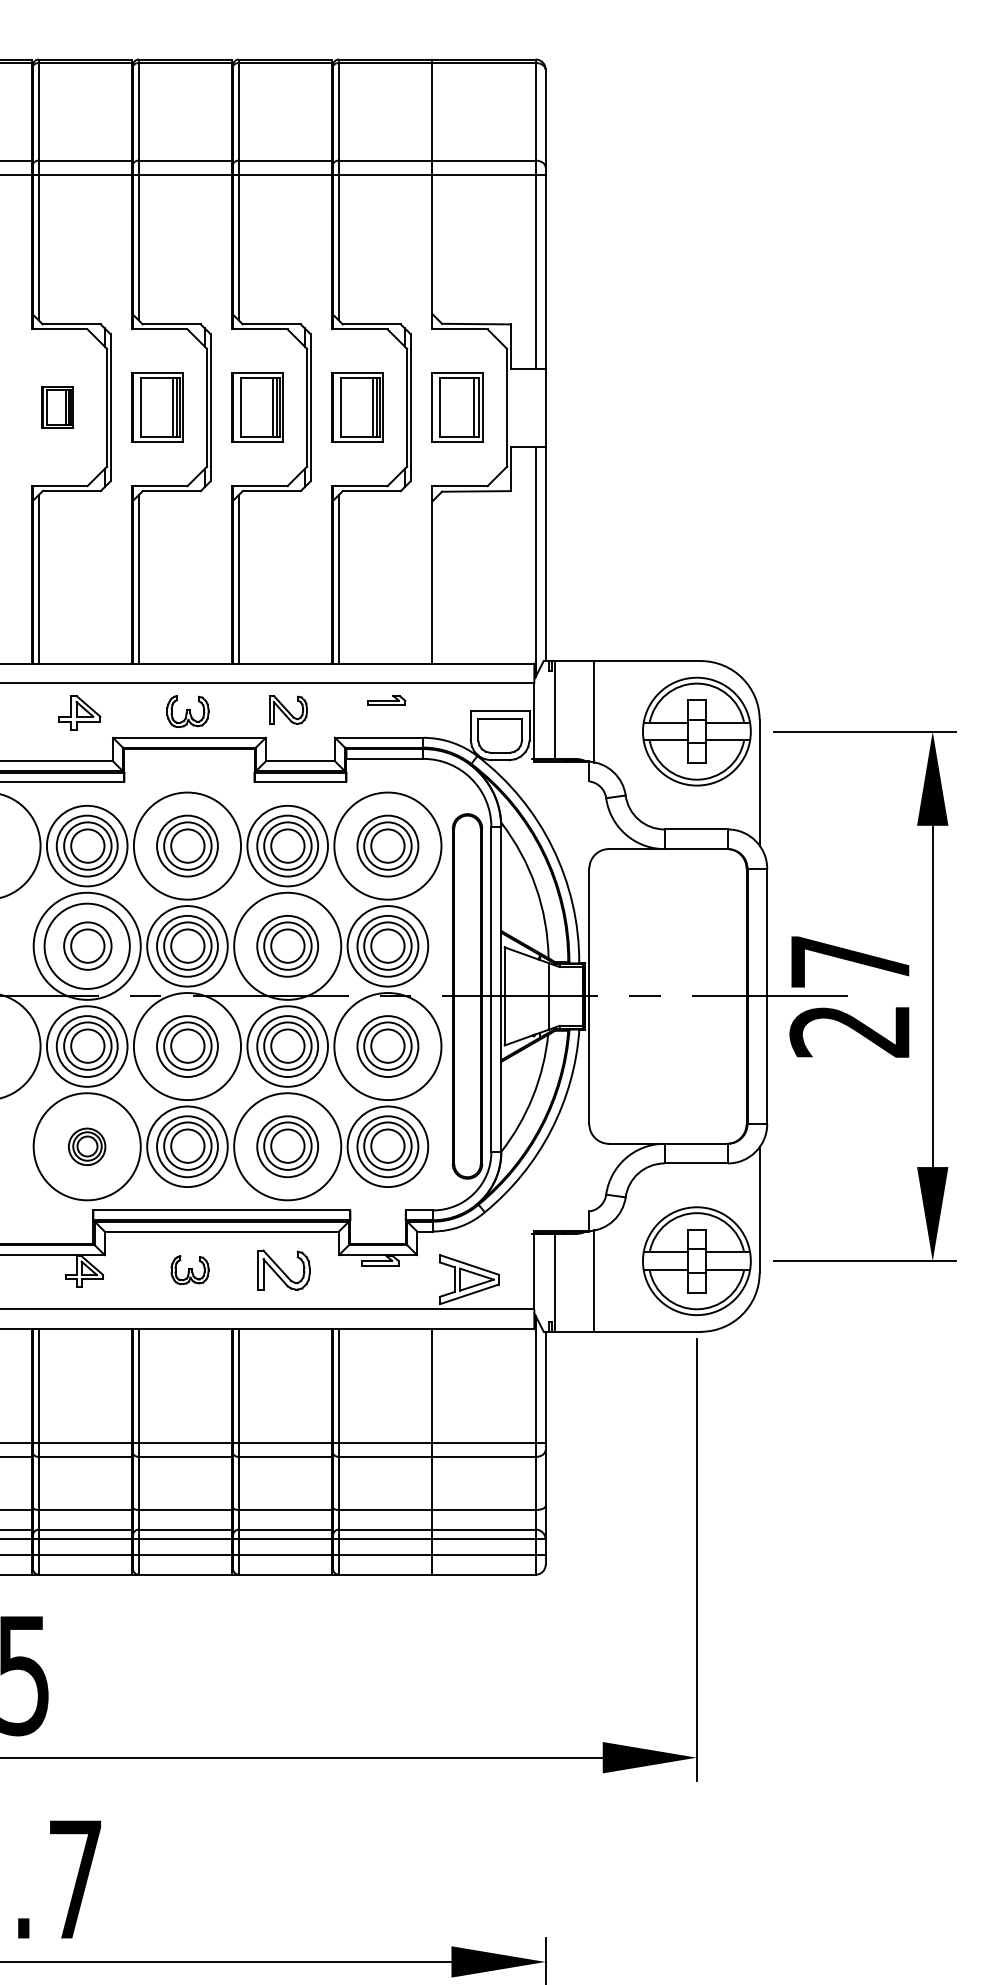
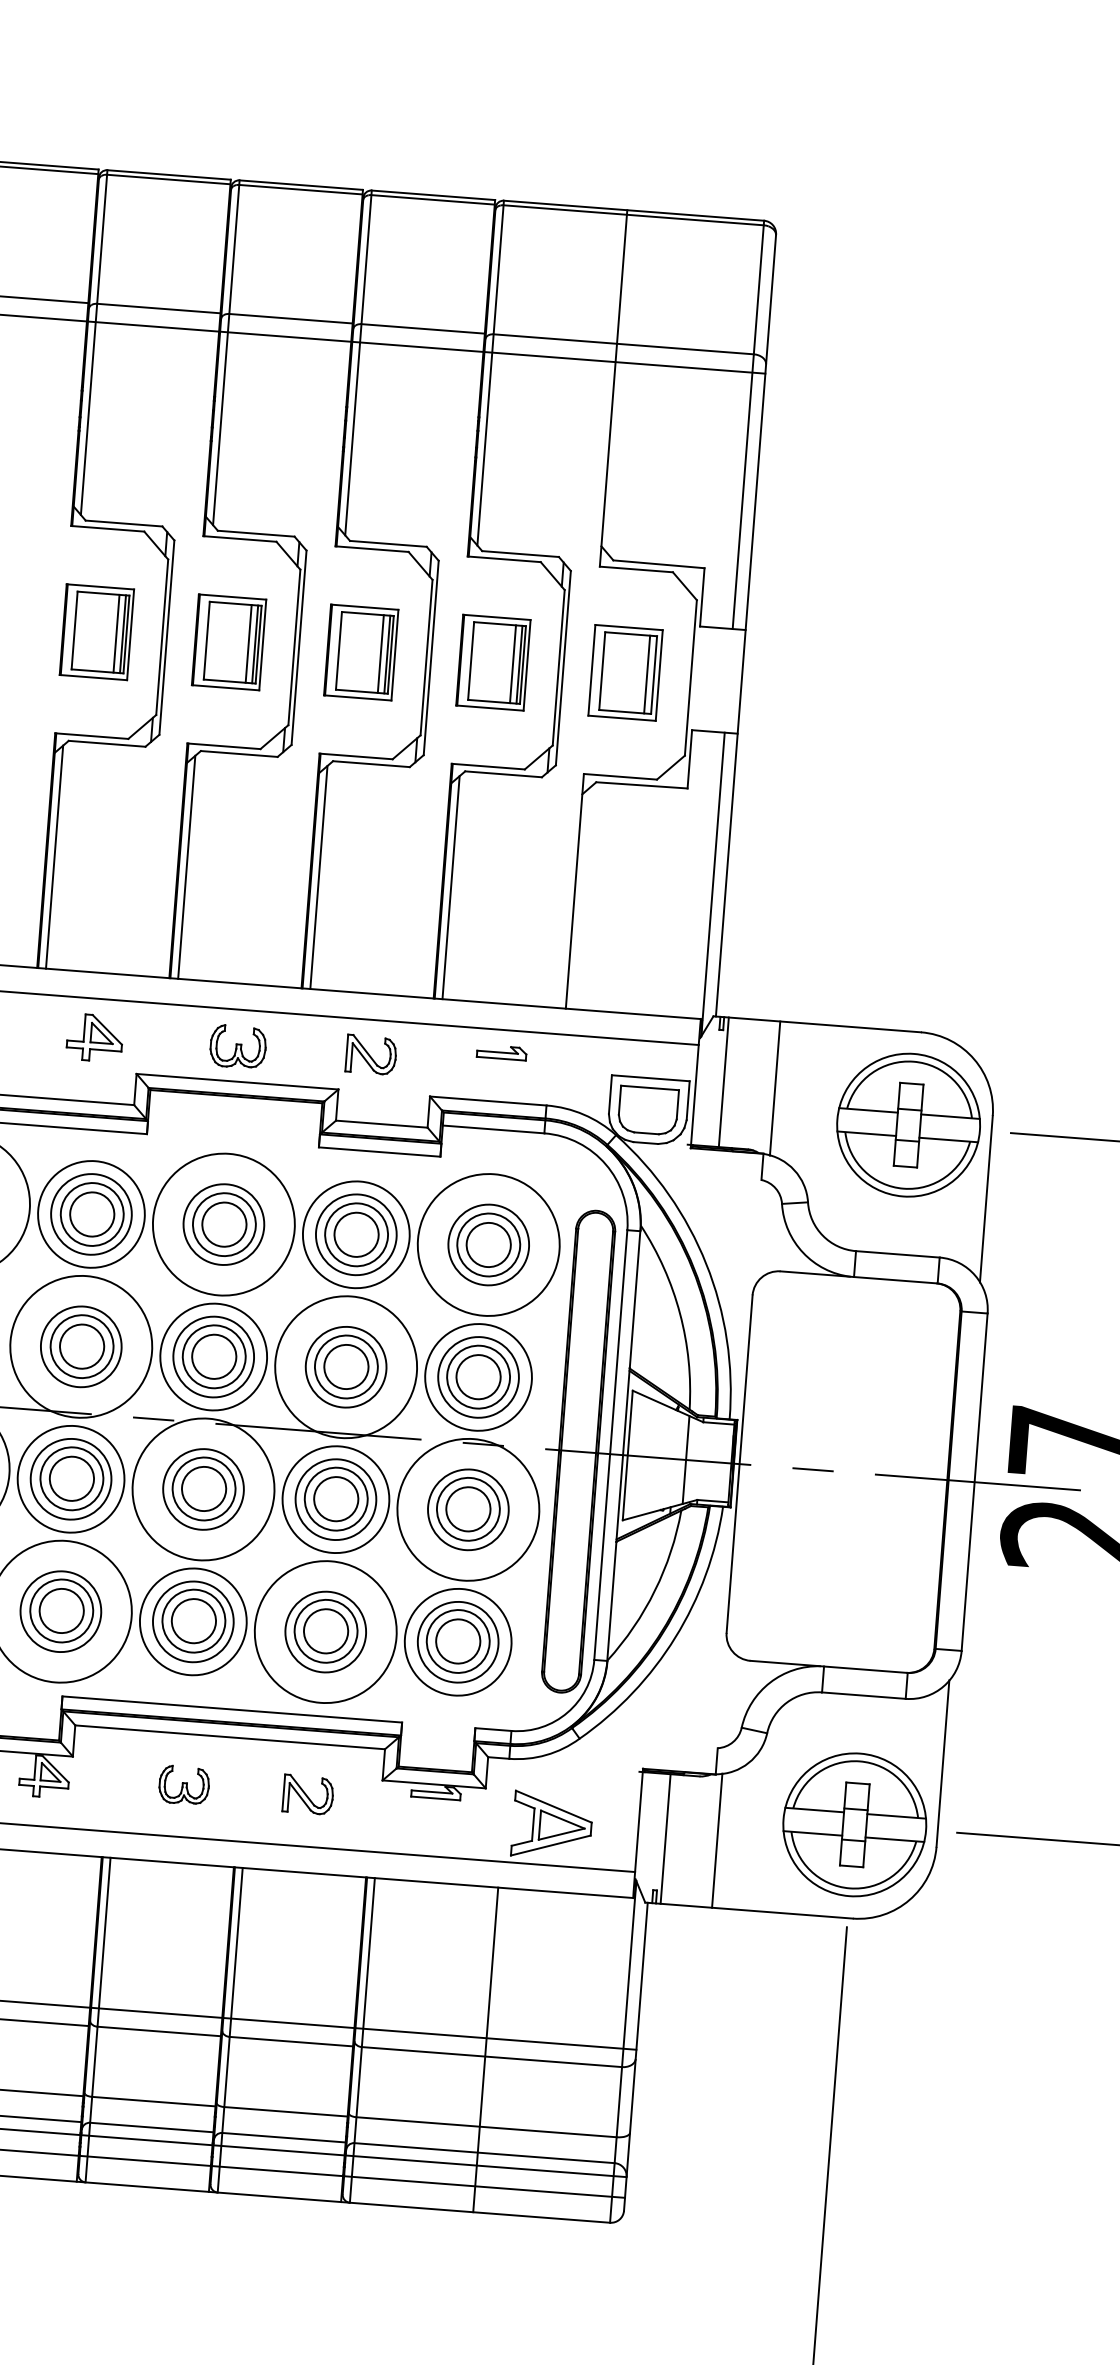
part: (57, 407) -> (96, 631), size x1.67
circle: (86, 945) -> (80, 1345), size x0.71
part: (86, 1146) -> (59, 1611), size x1.67
part: (283, 1270) -> (307, 1795), size x0.71

